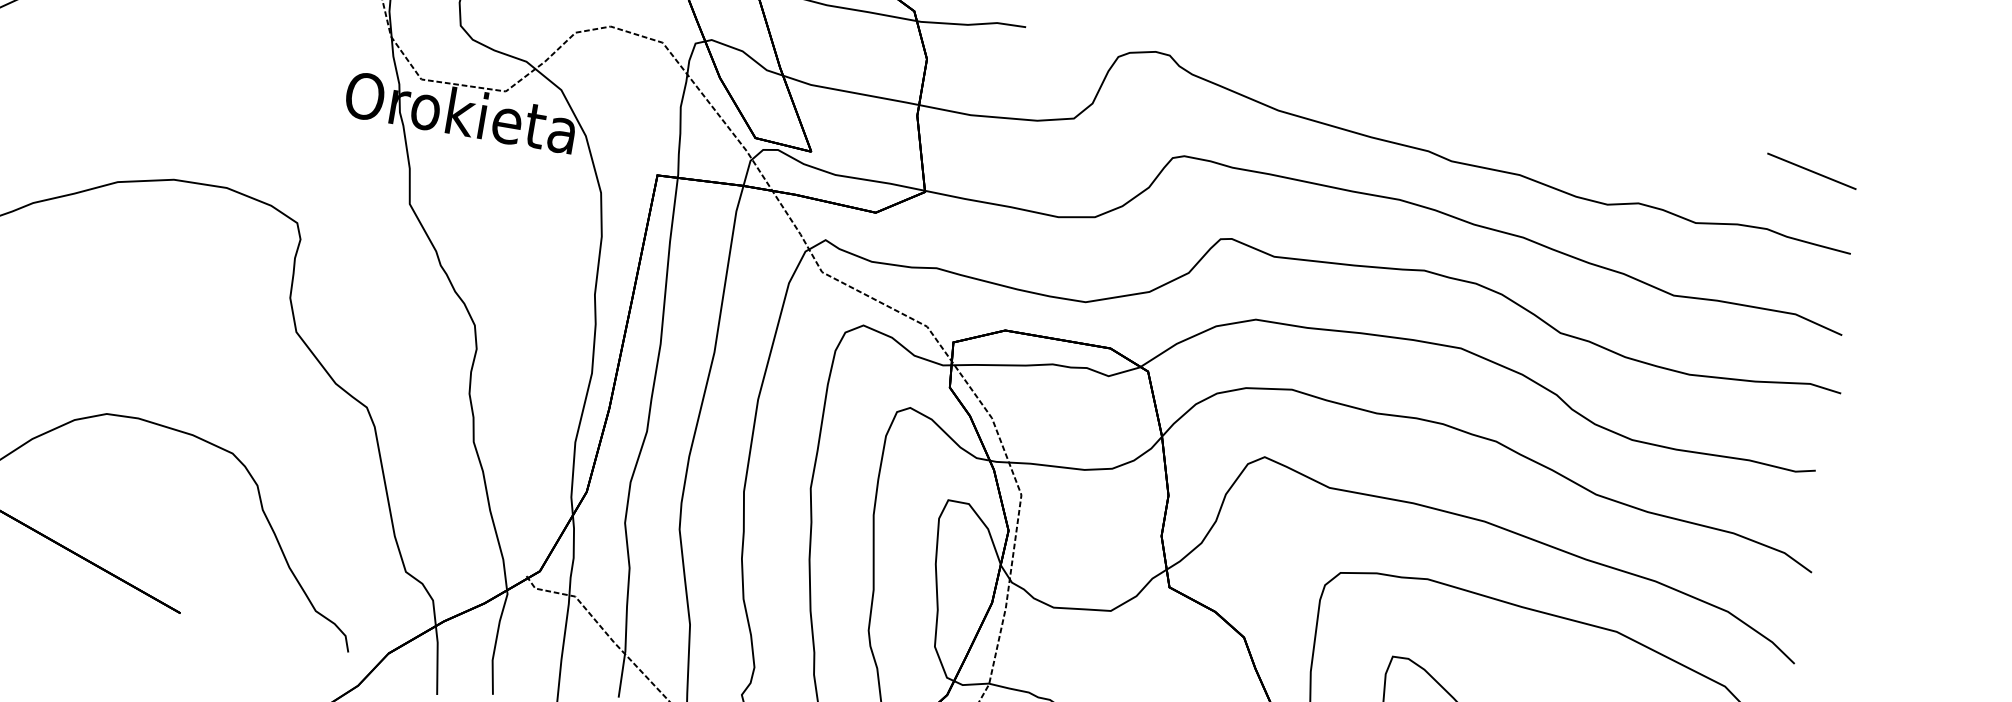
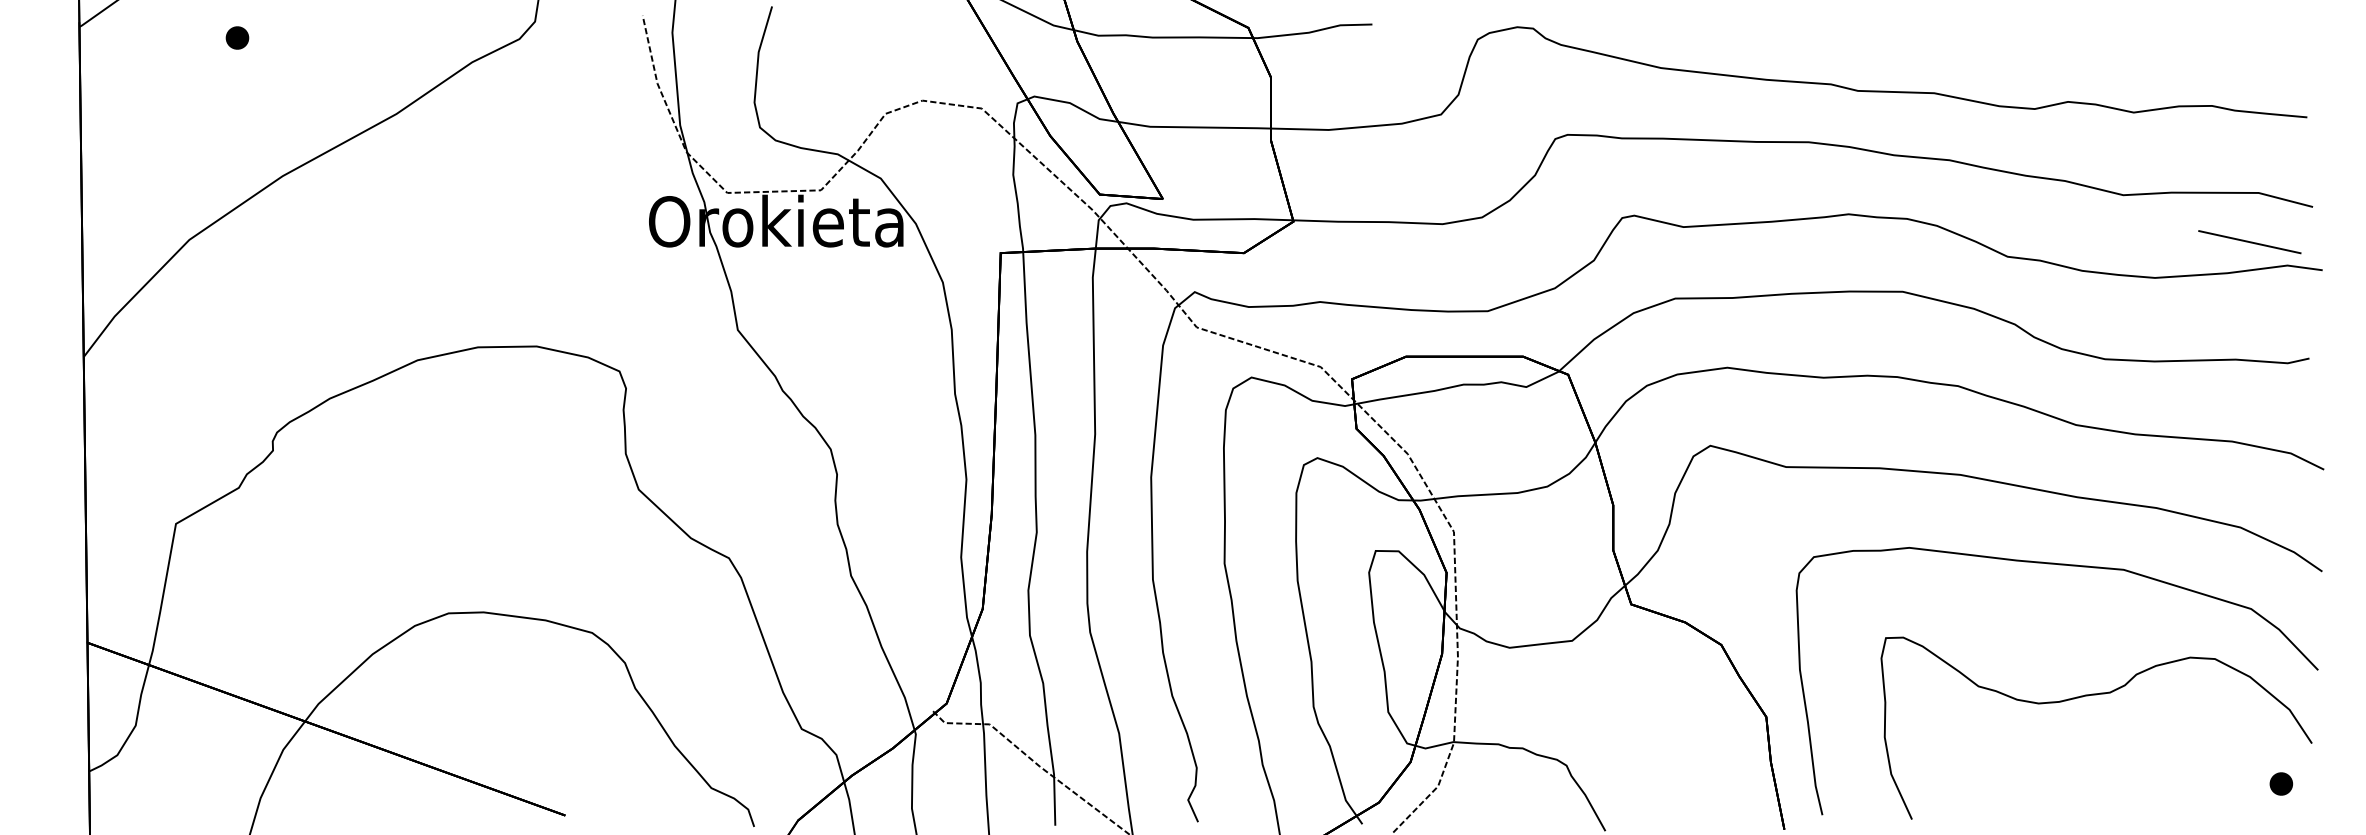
line: (1811, 171) -> (2249, 242), moved

